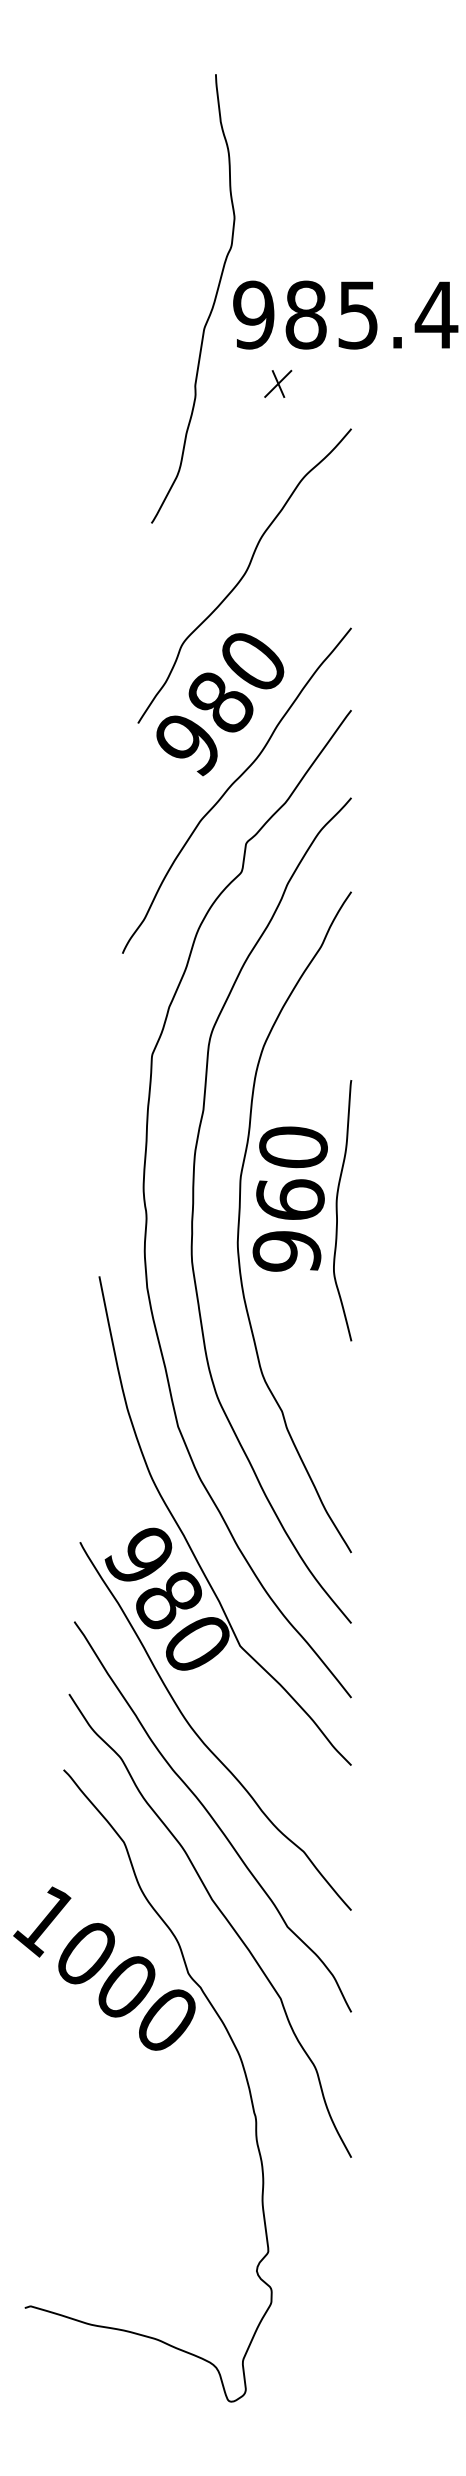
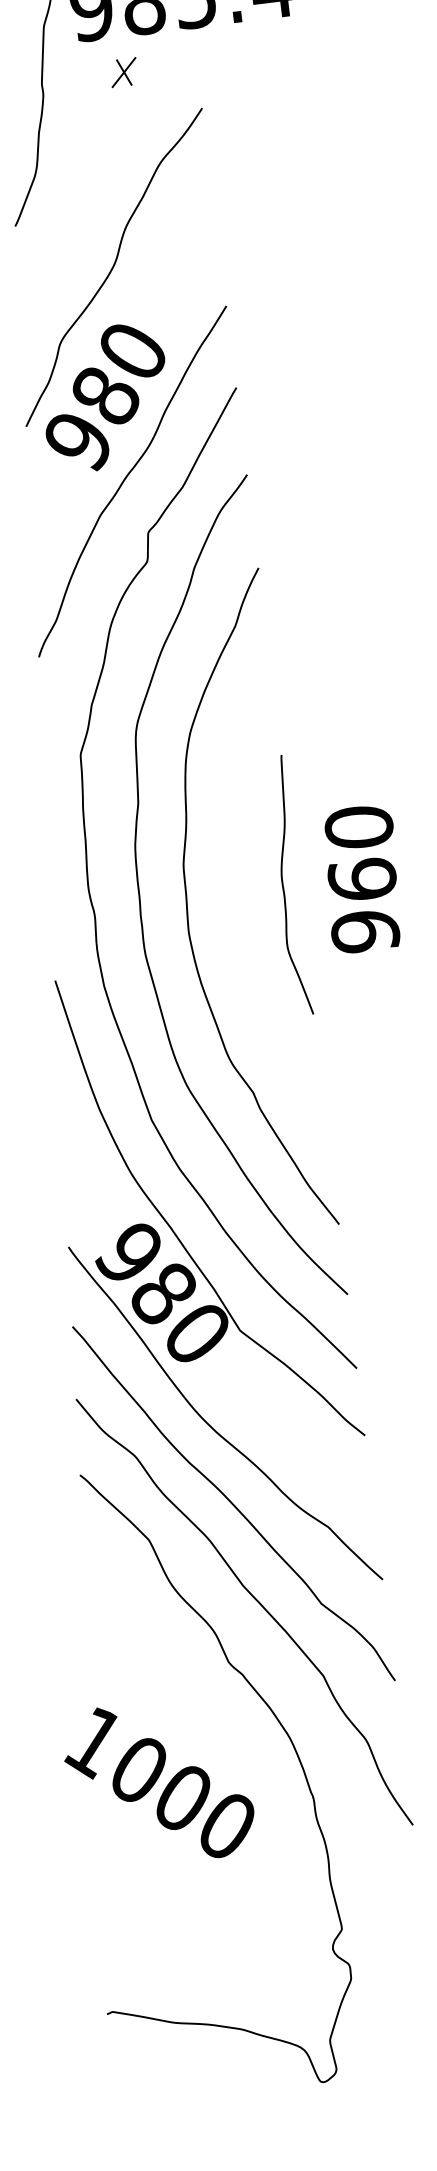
text: (289, 1198) -> (361, 878), moved
text: (104, 1968) -> (158, 1782), moved

